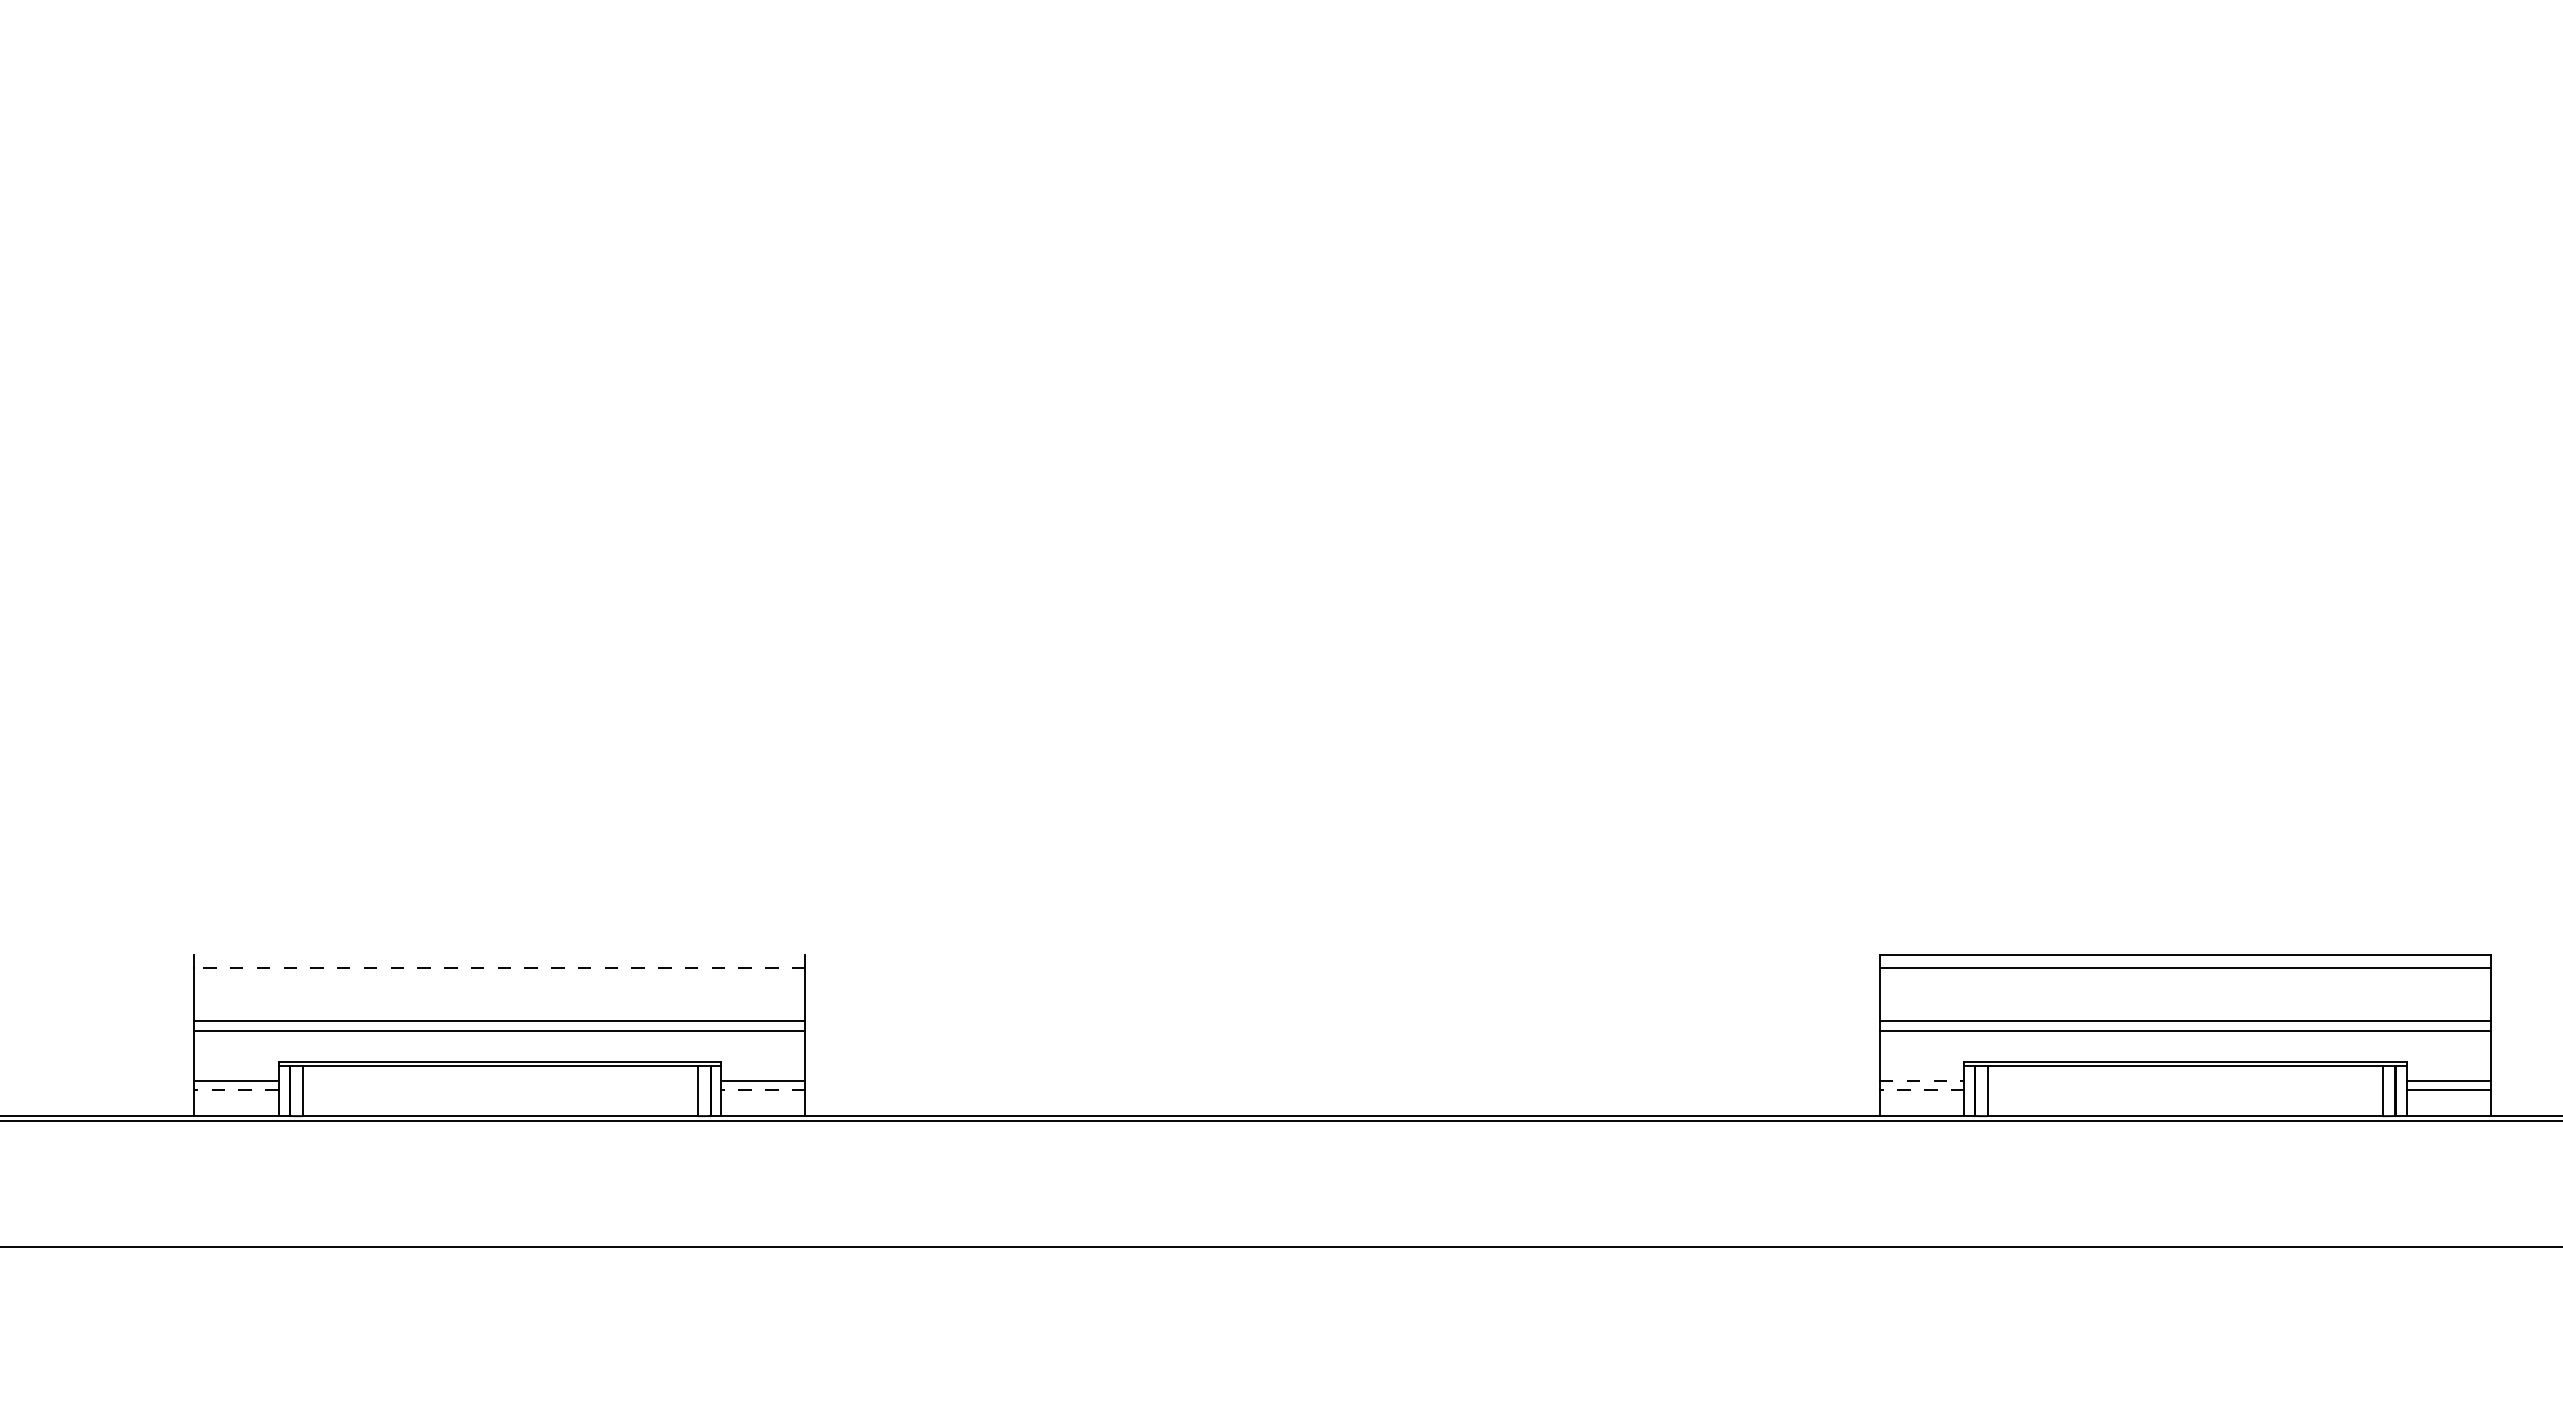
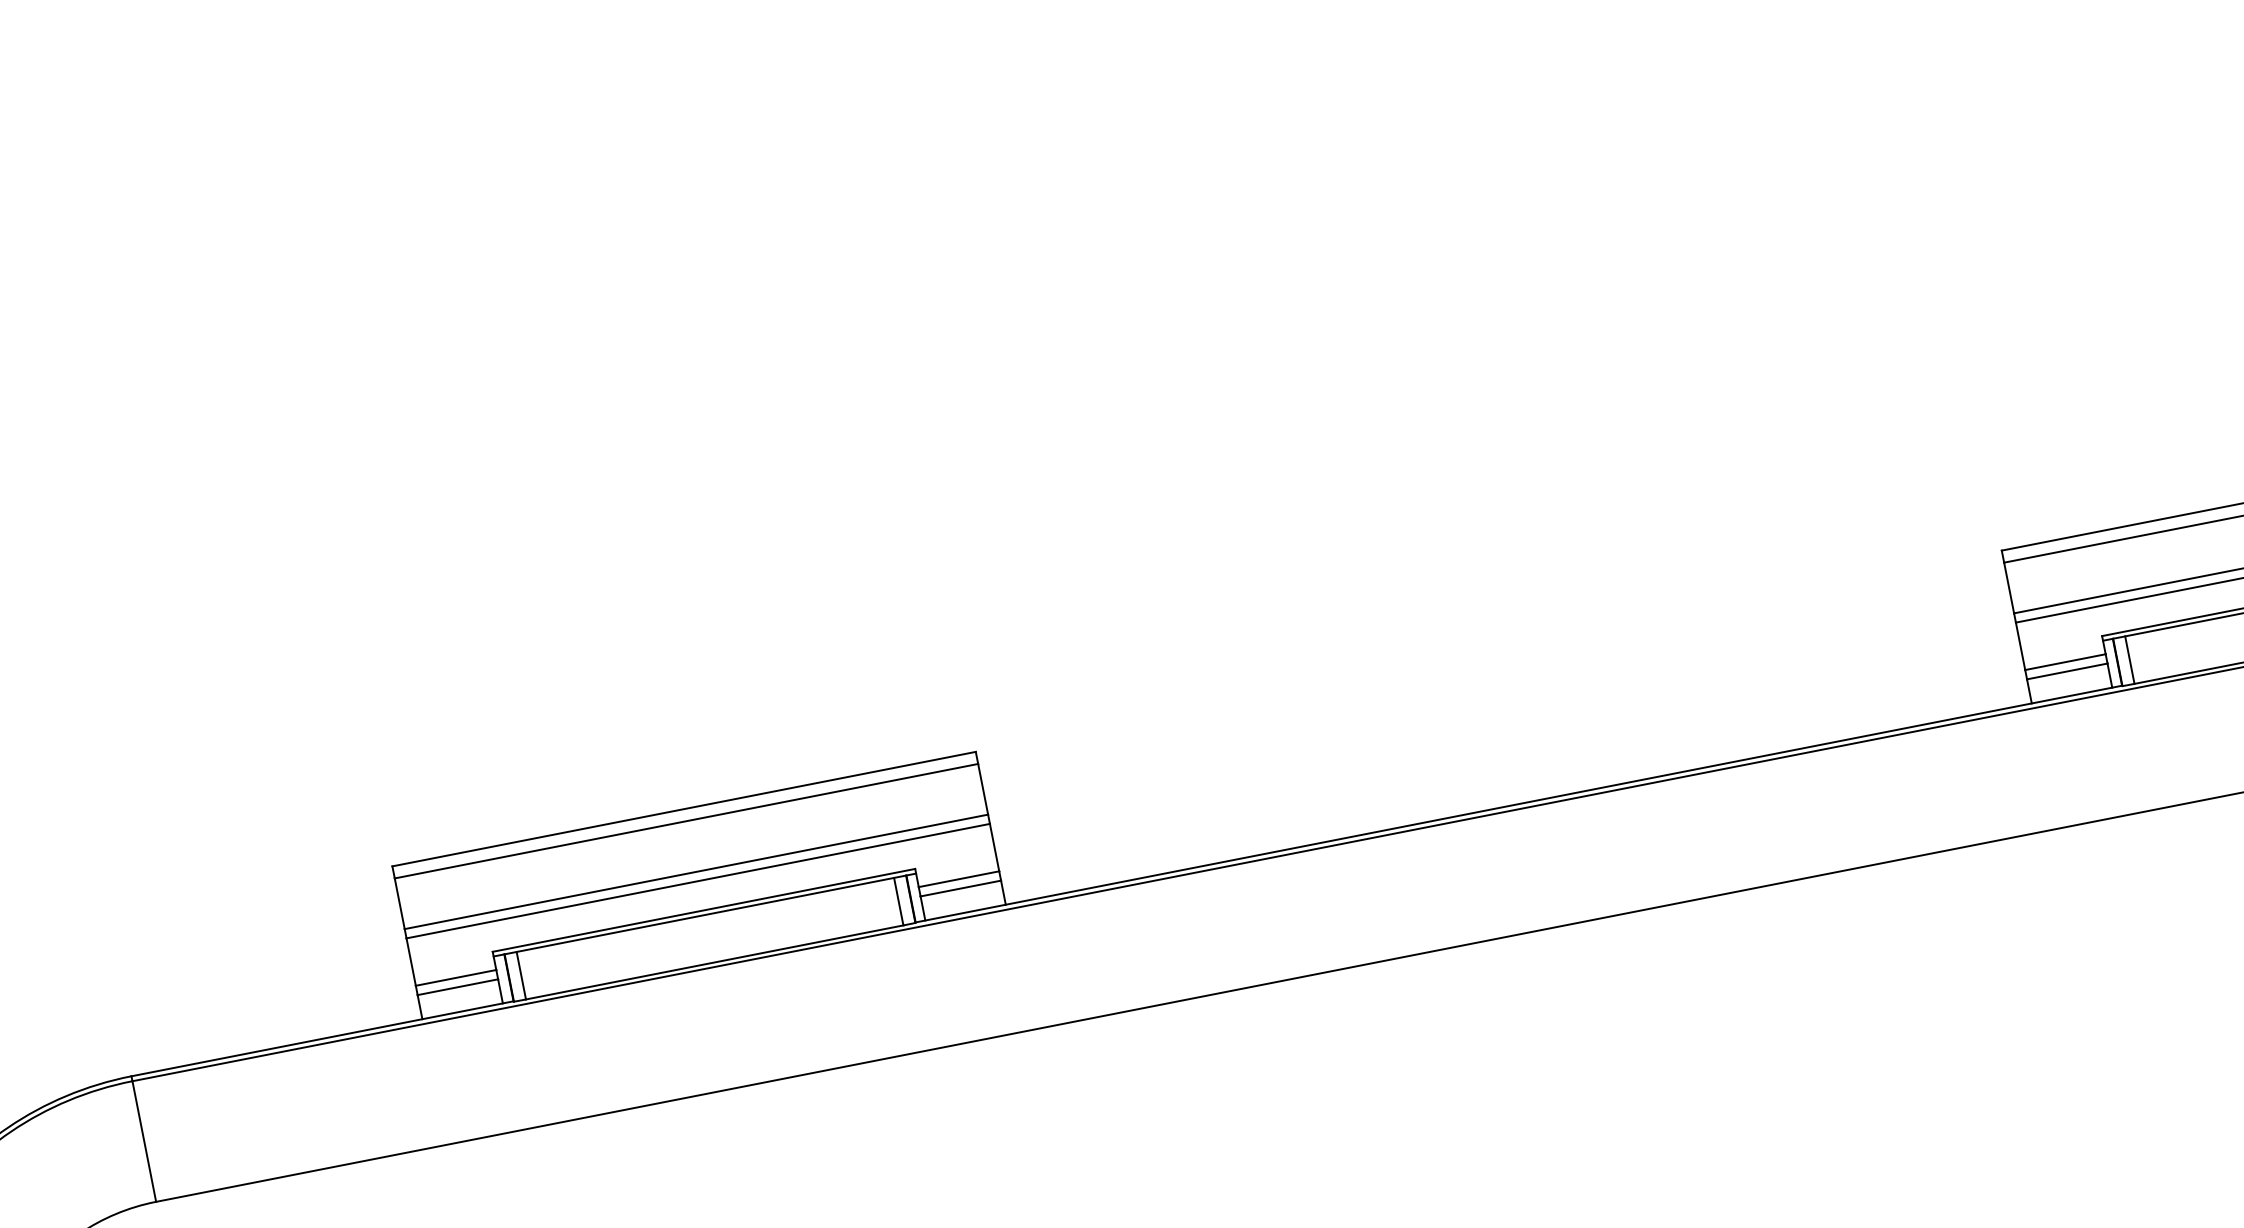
line: (499, 955) -> (683, 809), added
line: (499, 968) -> (686, 821), dashed -> solid
line: (1922, 1080) -> (2065, 662), dashed -> solid
line: (235, 1090) -> (457, 987), dashed -> solid
line: (762, 1090) -> (960, 888), dashed -> solid
line: (1921, 1090) -> (2066, 671), dashed -> solid

